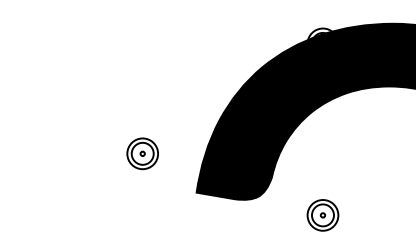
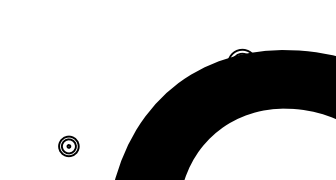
part: (142, 153) -> (68, 146), size x0.7

